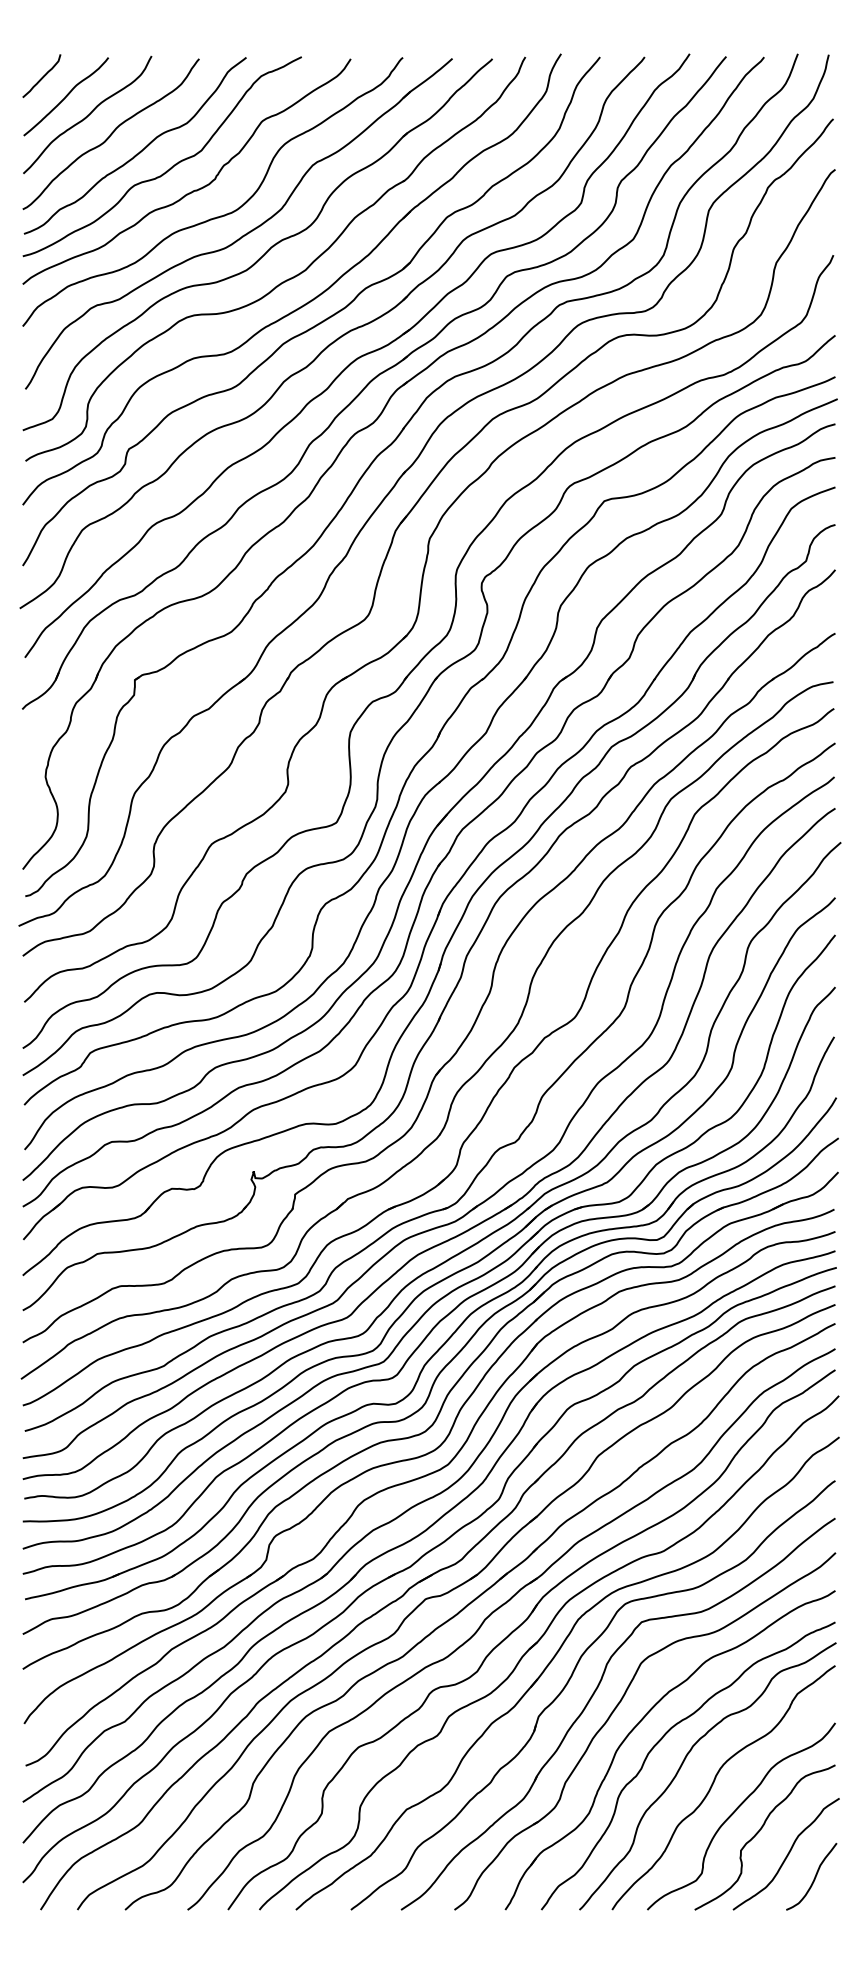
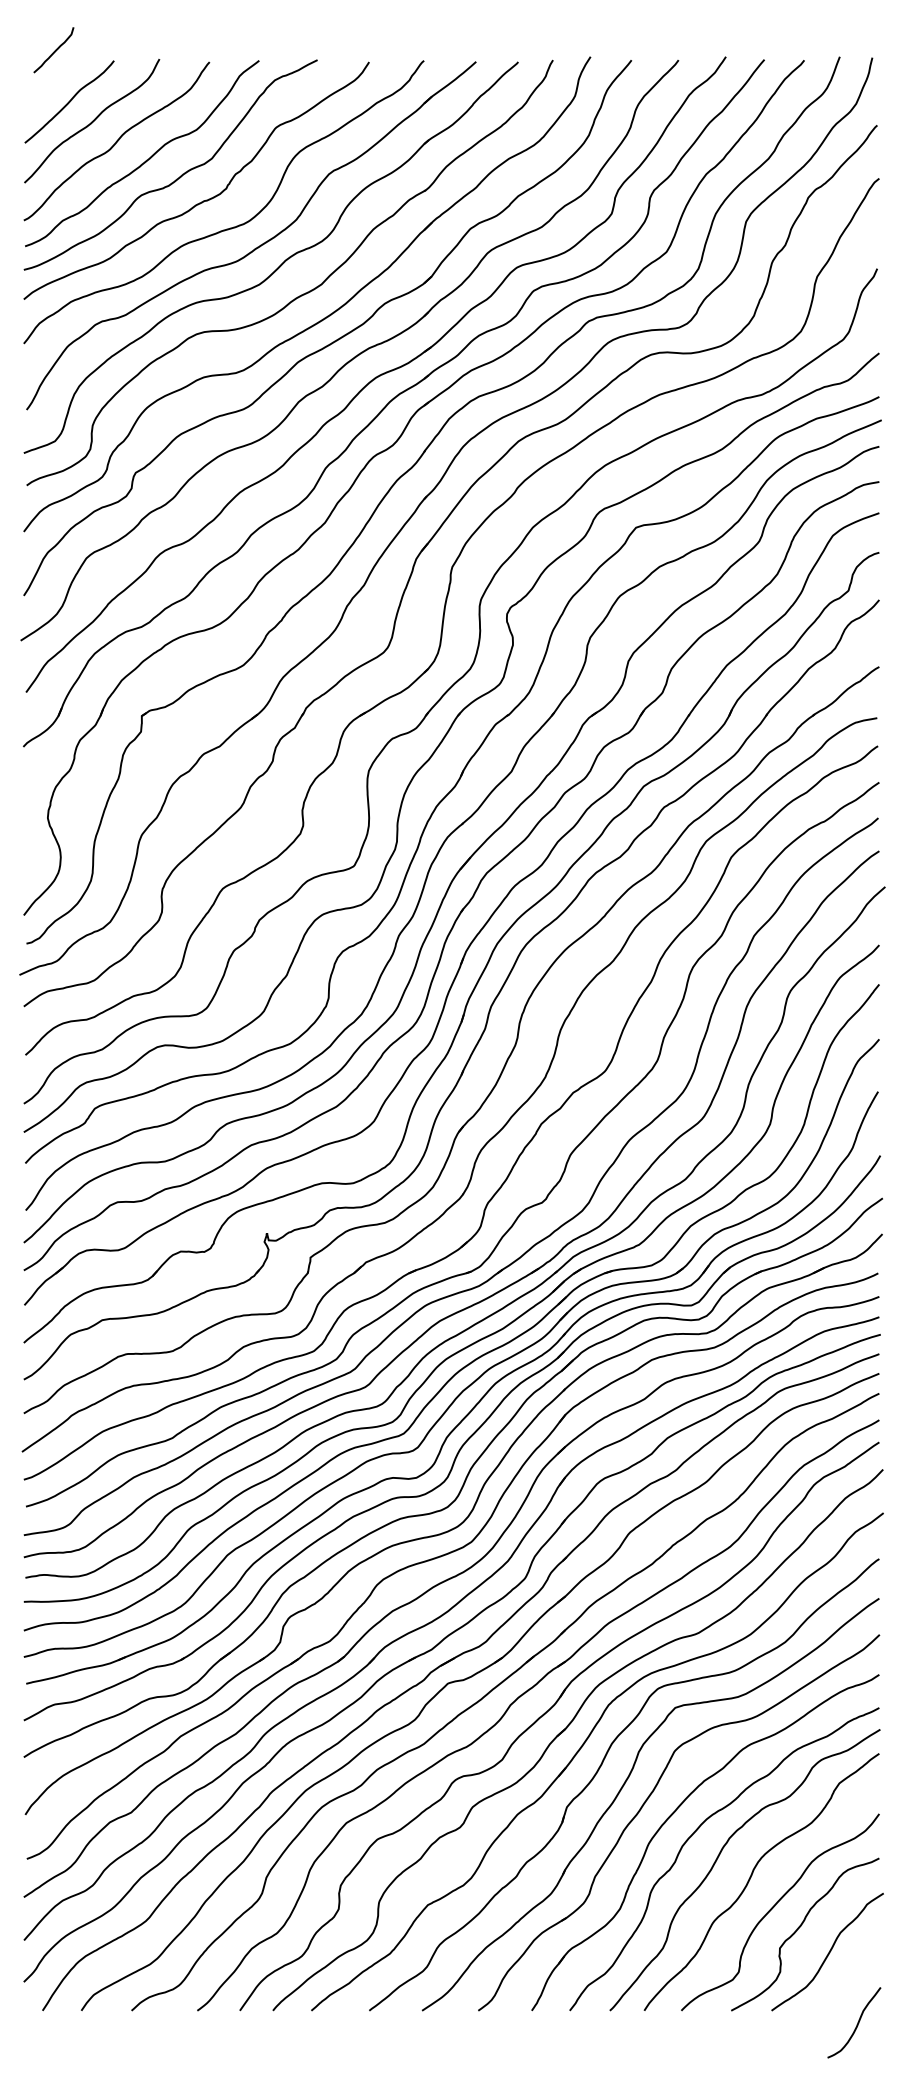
curve: (42, 76) -> (54, 50), moved
curve: (813, 1878) -> (856, 2024), moved

